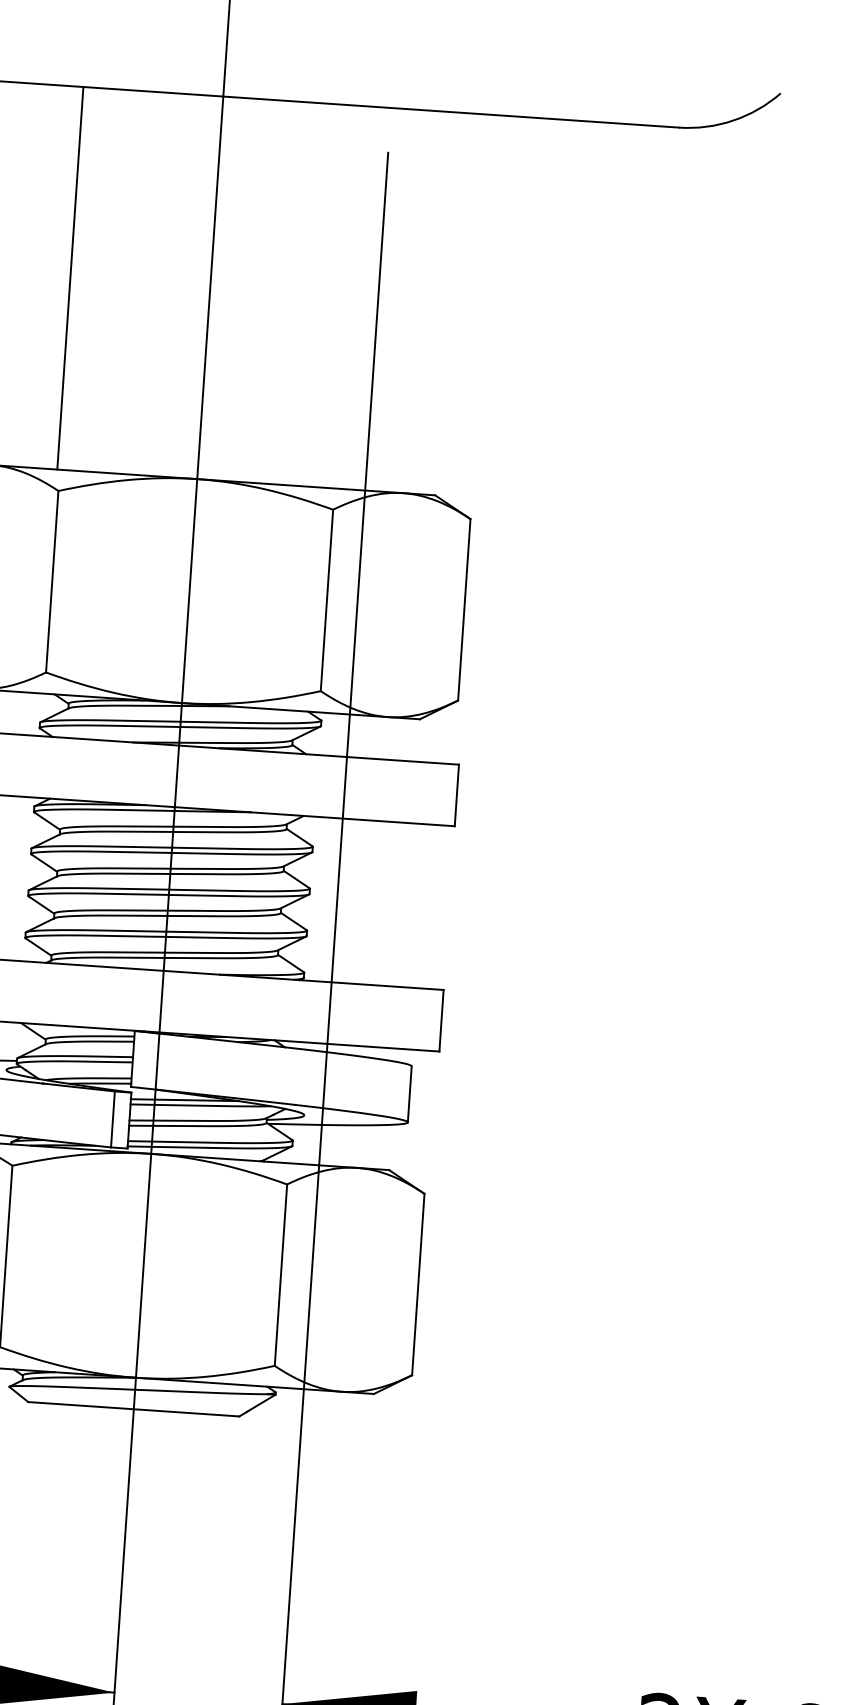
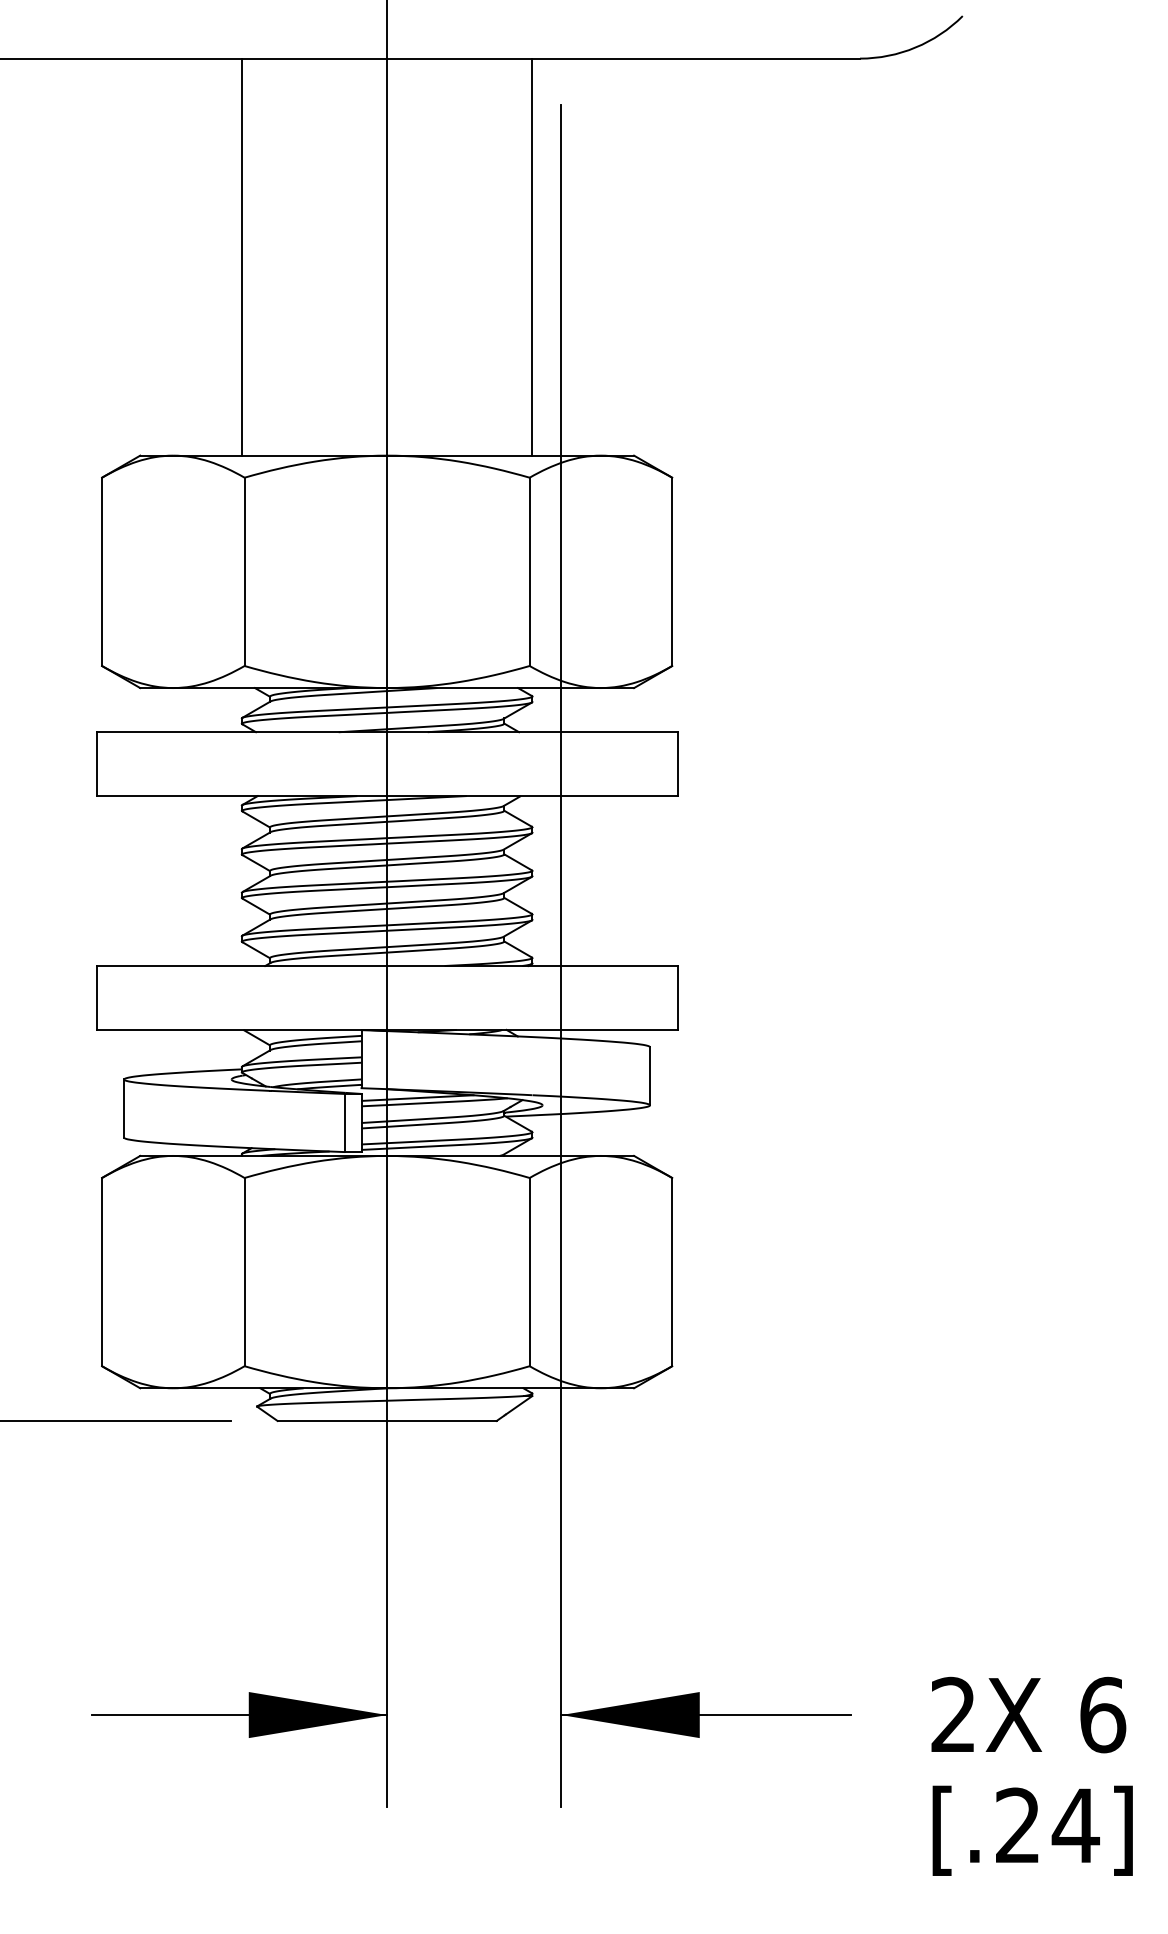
line: (350, 296) -> (532, 256), added

